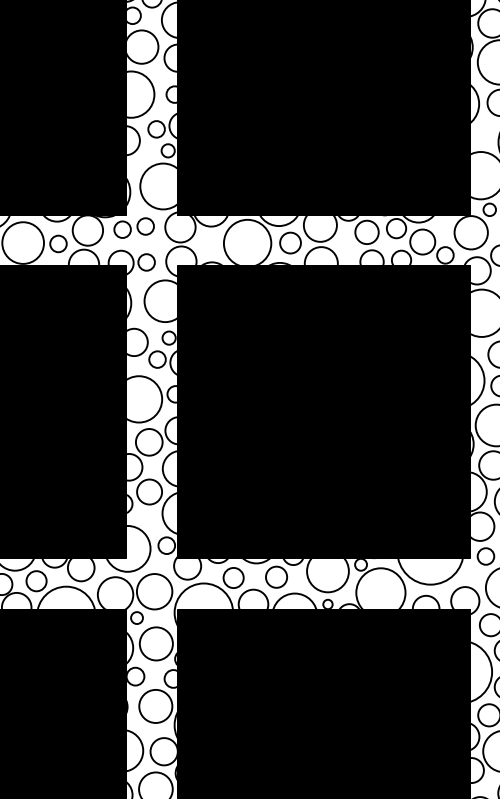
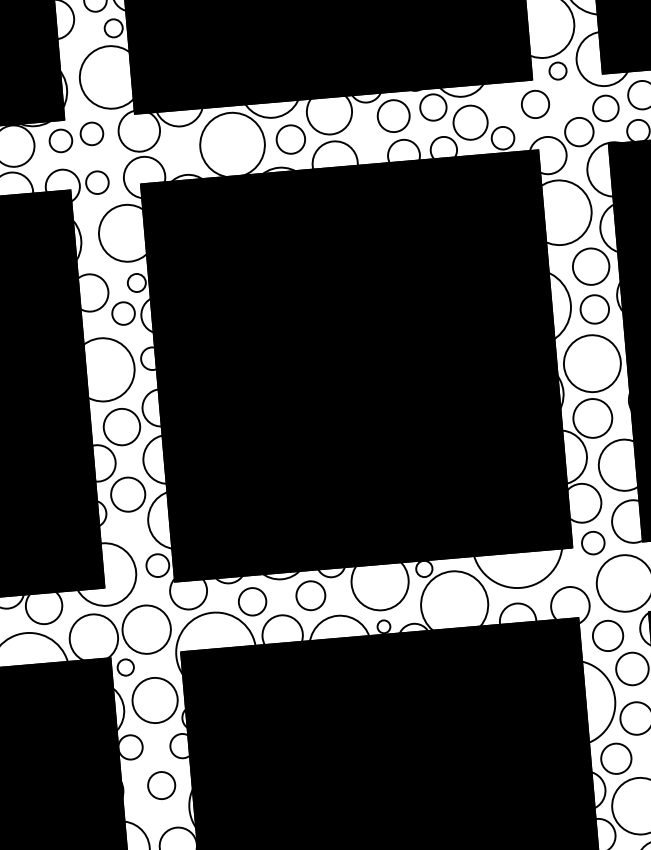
circle: (470, 232) -> (534, 104), size x0.6
circle: (155, 705) -> (161, 784), size x0.6

